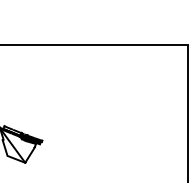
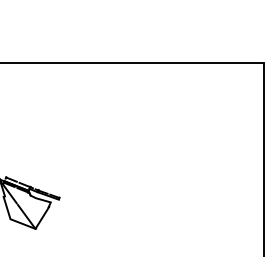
fill: (30, 139) -> (43, 196), removed

